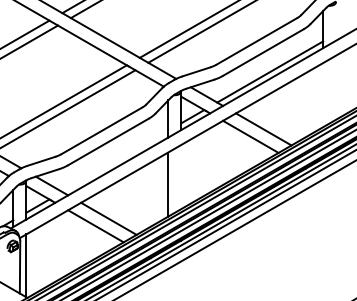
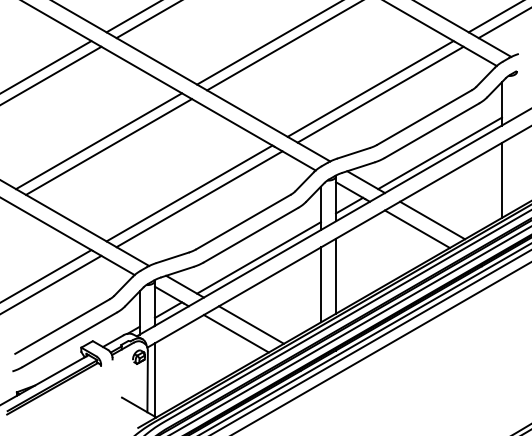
line: (322, 94) -> (501, 179), added
line: (114, 161) -> (258, 257), added
line: (181, 176) -> (336, 275), added

